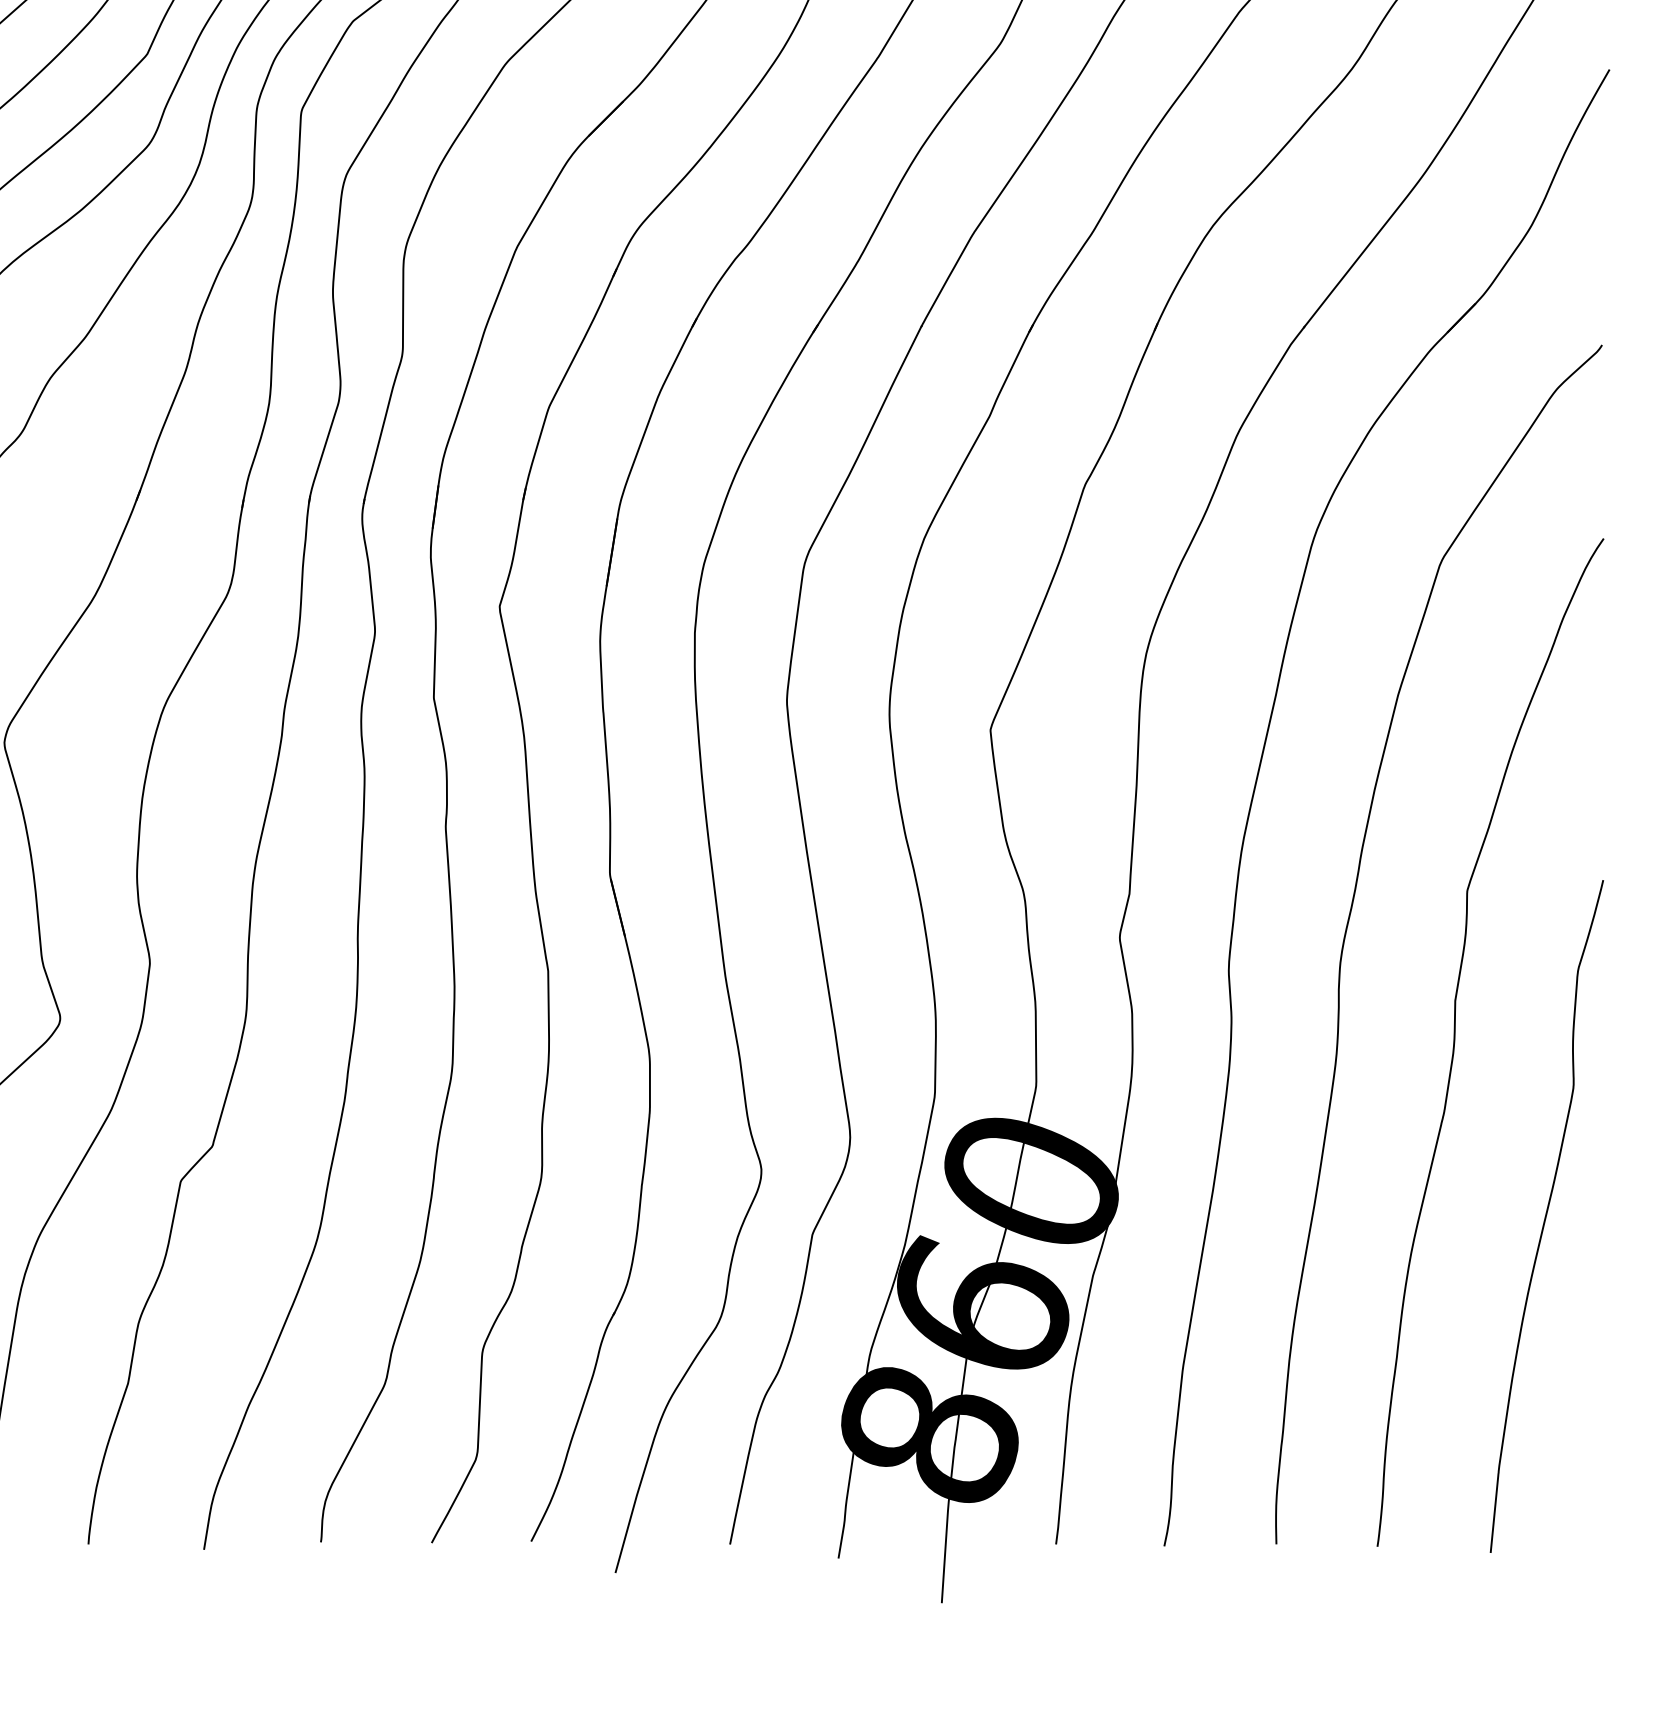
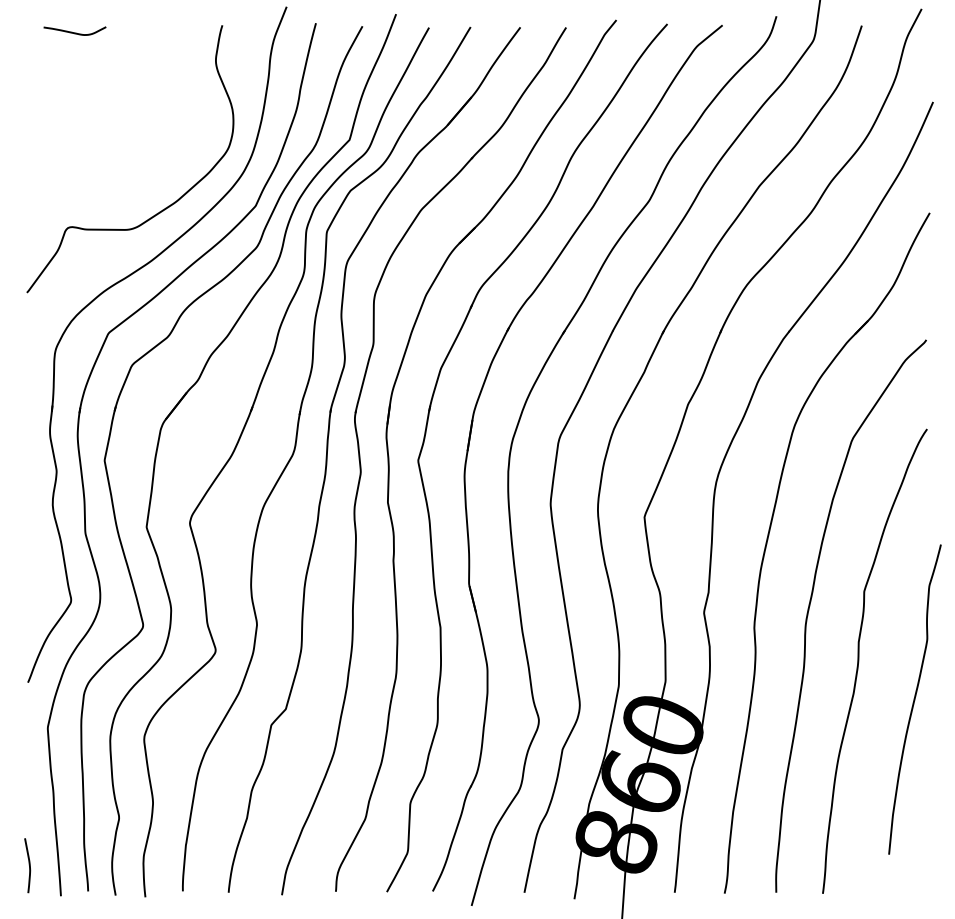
curve: (1545, 1216) -> (914, 699), moved

